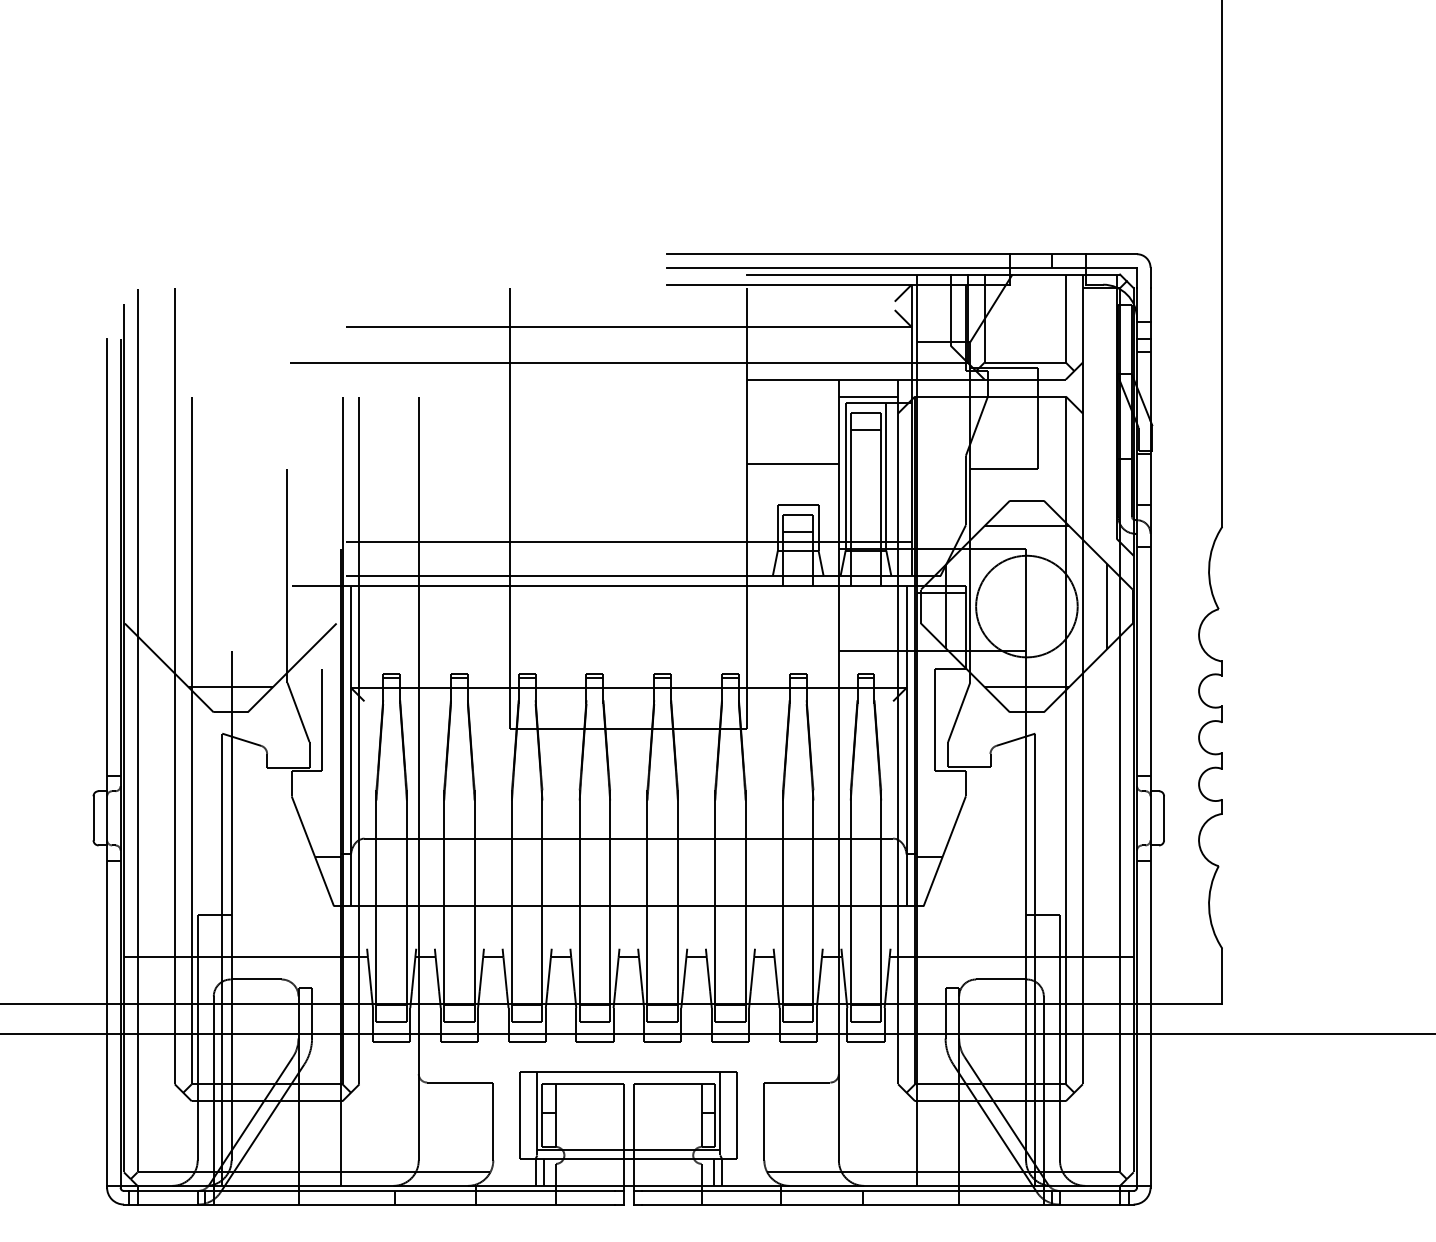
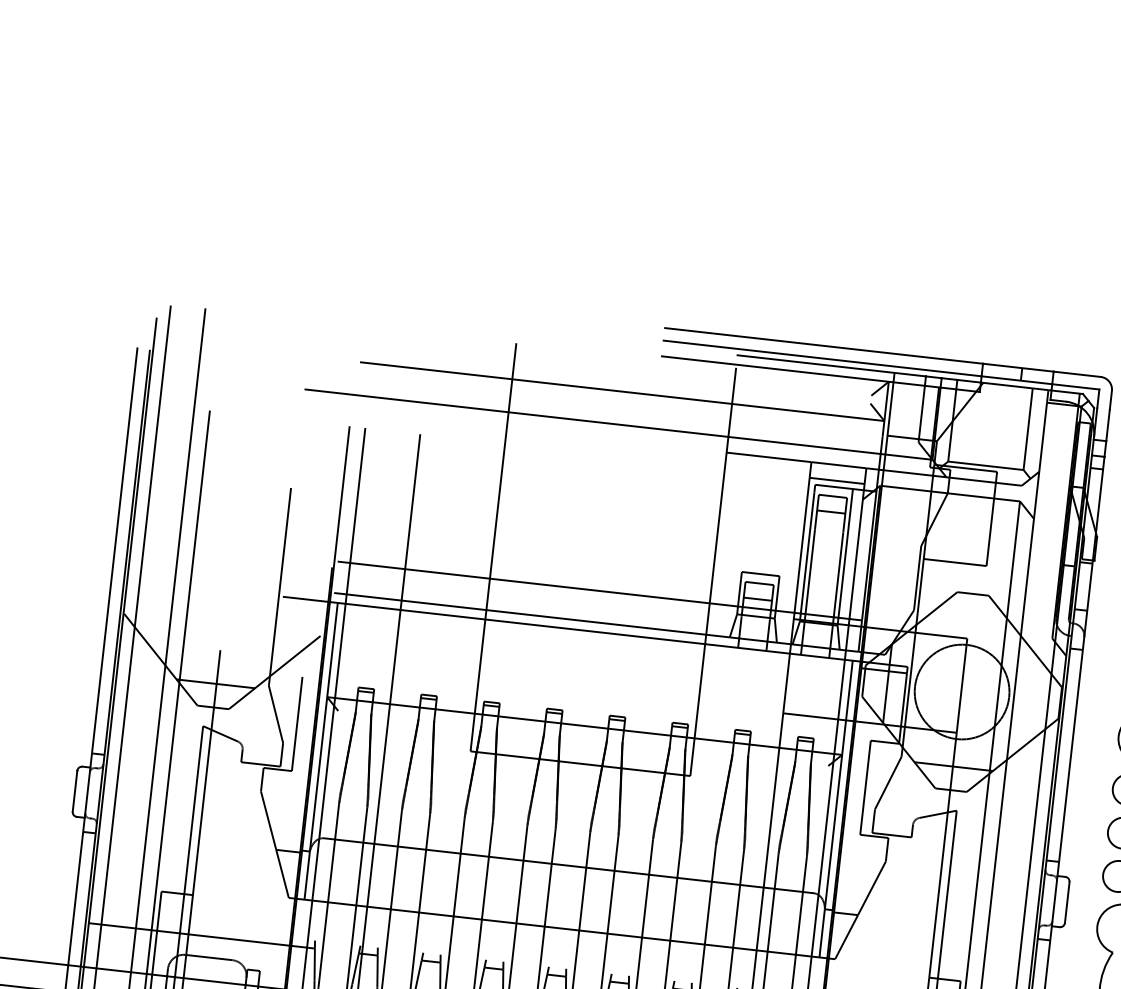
line: (792, 464) -> (759, 536), removed
line: (1026, 526) -> (970, 617), removed
line: (1107, 606) -> (1036, 700), removed

